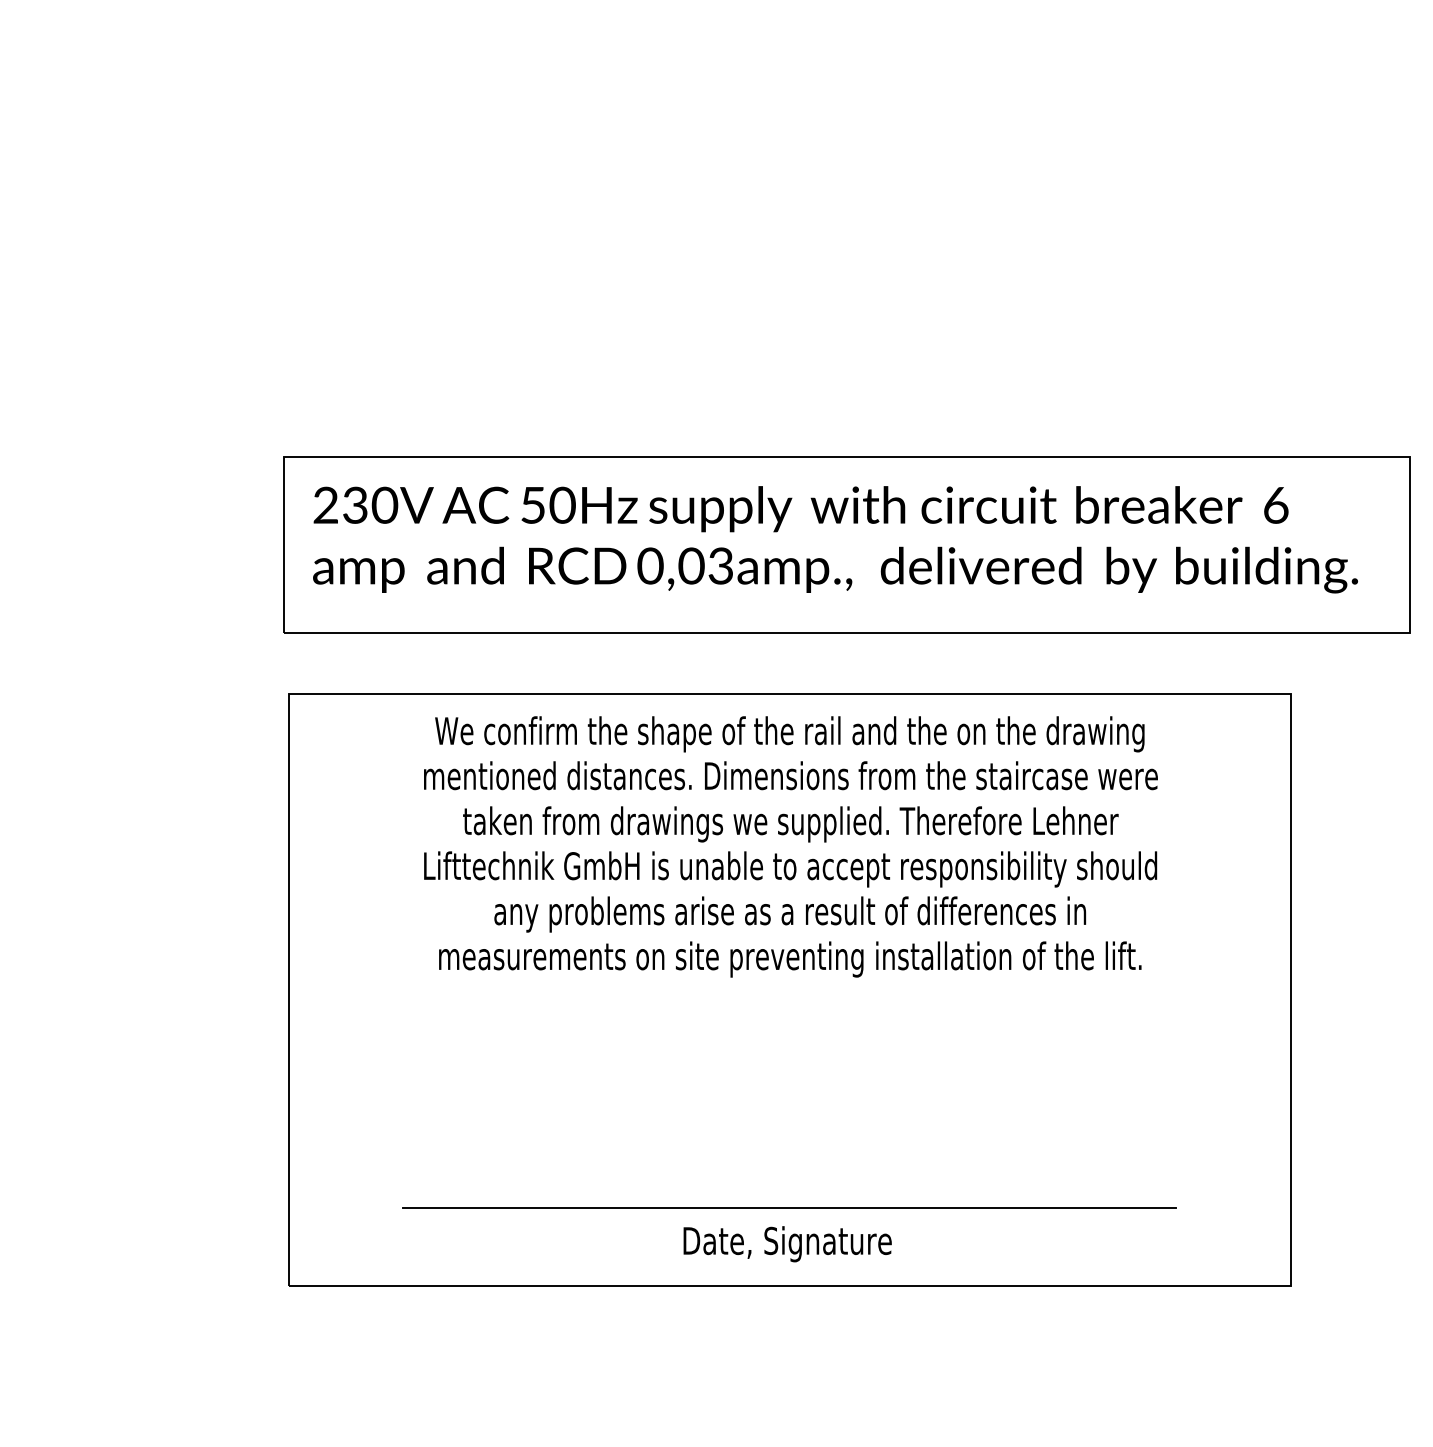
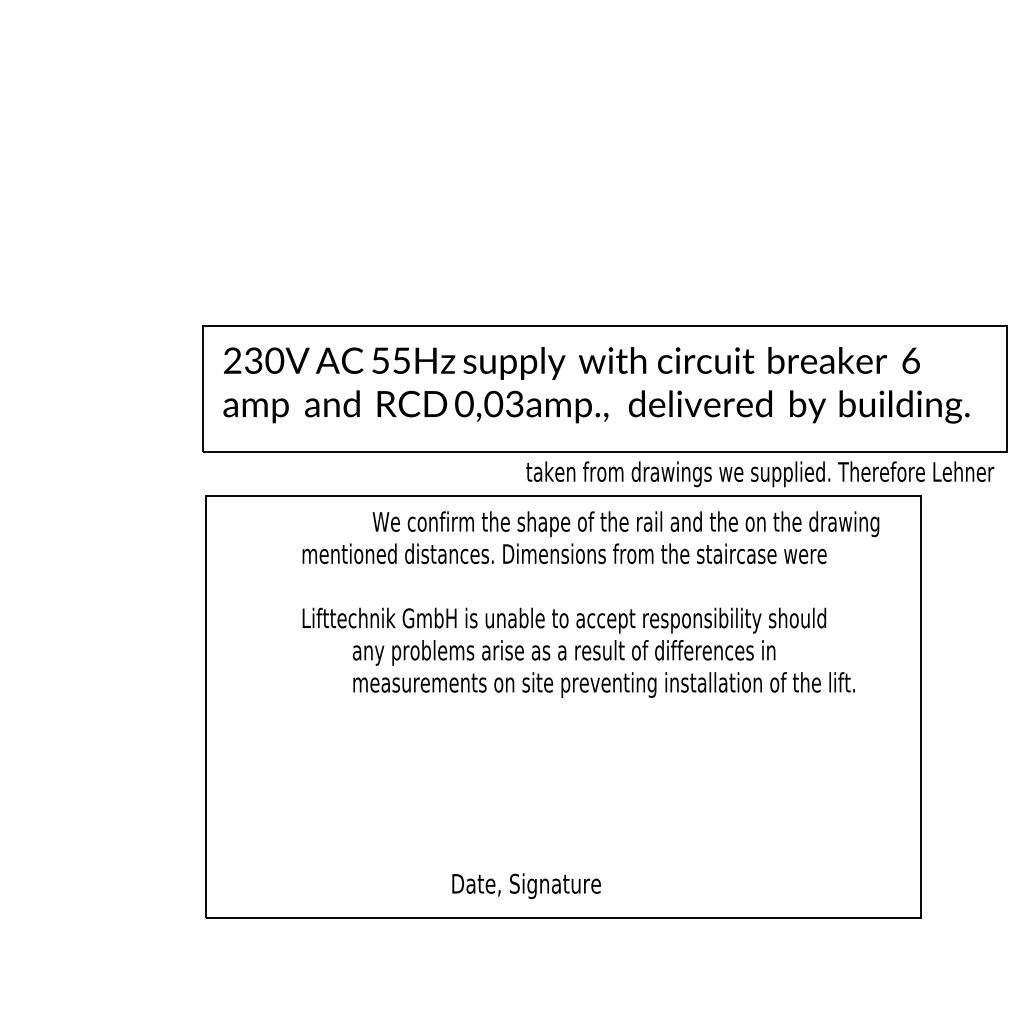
text: (562, 504) -> (401, 360), 50Hz -> 55Hz
text: (789, 734) -> (625, 524), moved
text: (790, 824) -> (759, 474), moved
text: (790, 959) -> (604, 685), moved
line: (789, 1208) -> (563, 862), removed
text: (787, 1244) -> (526, 886), moved

